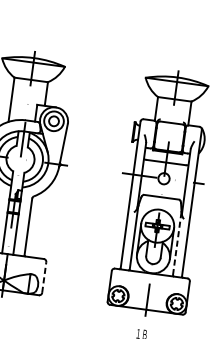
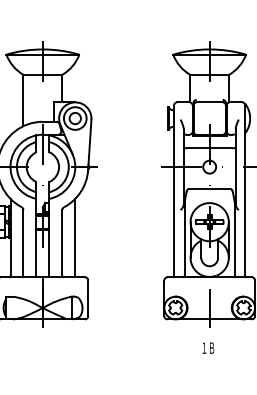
line: (40, 222) -> (75, 236), added
line: (177, 243) -> (234, 238), dashed -> solid
line: (44, 277) -> (88, 298), dashed -> solid

